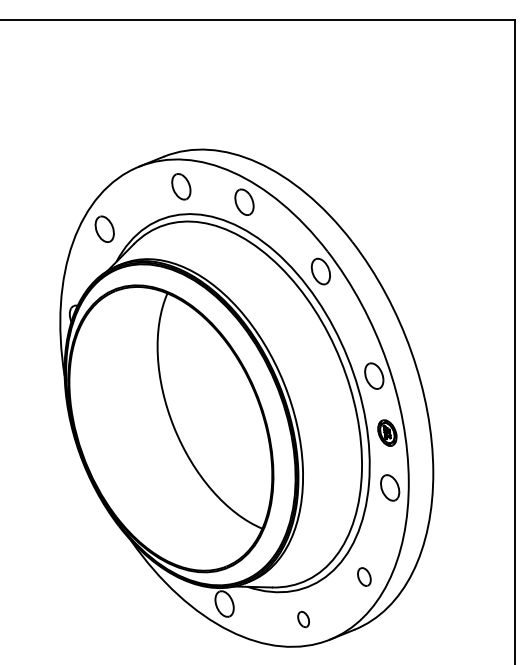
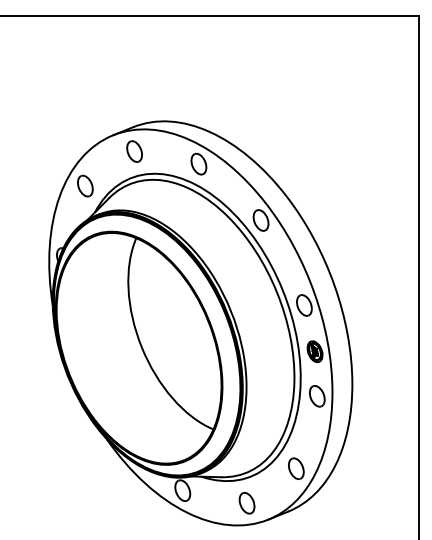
part: (181, 186) -> (134, 151), moved
part: (364, 576) -> (296, 468), size x1.43
part: (303, 619) -> (246, 503), size x1.67

